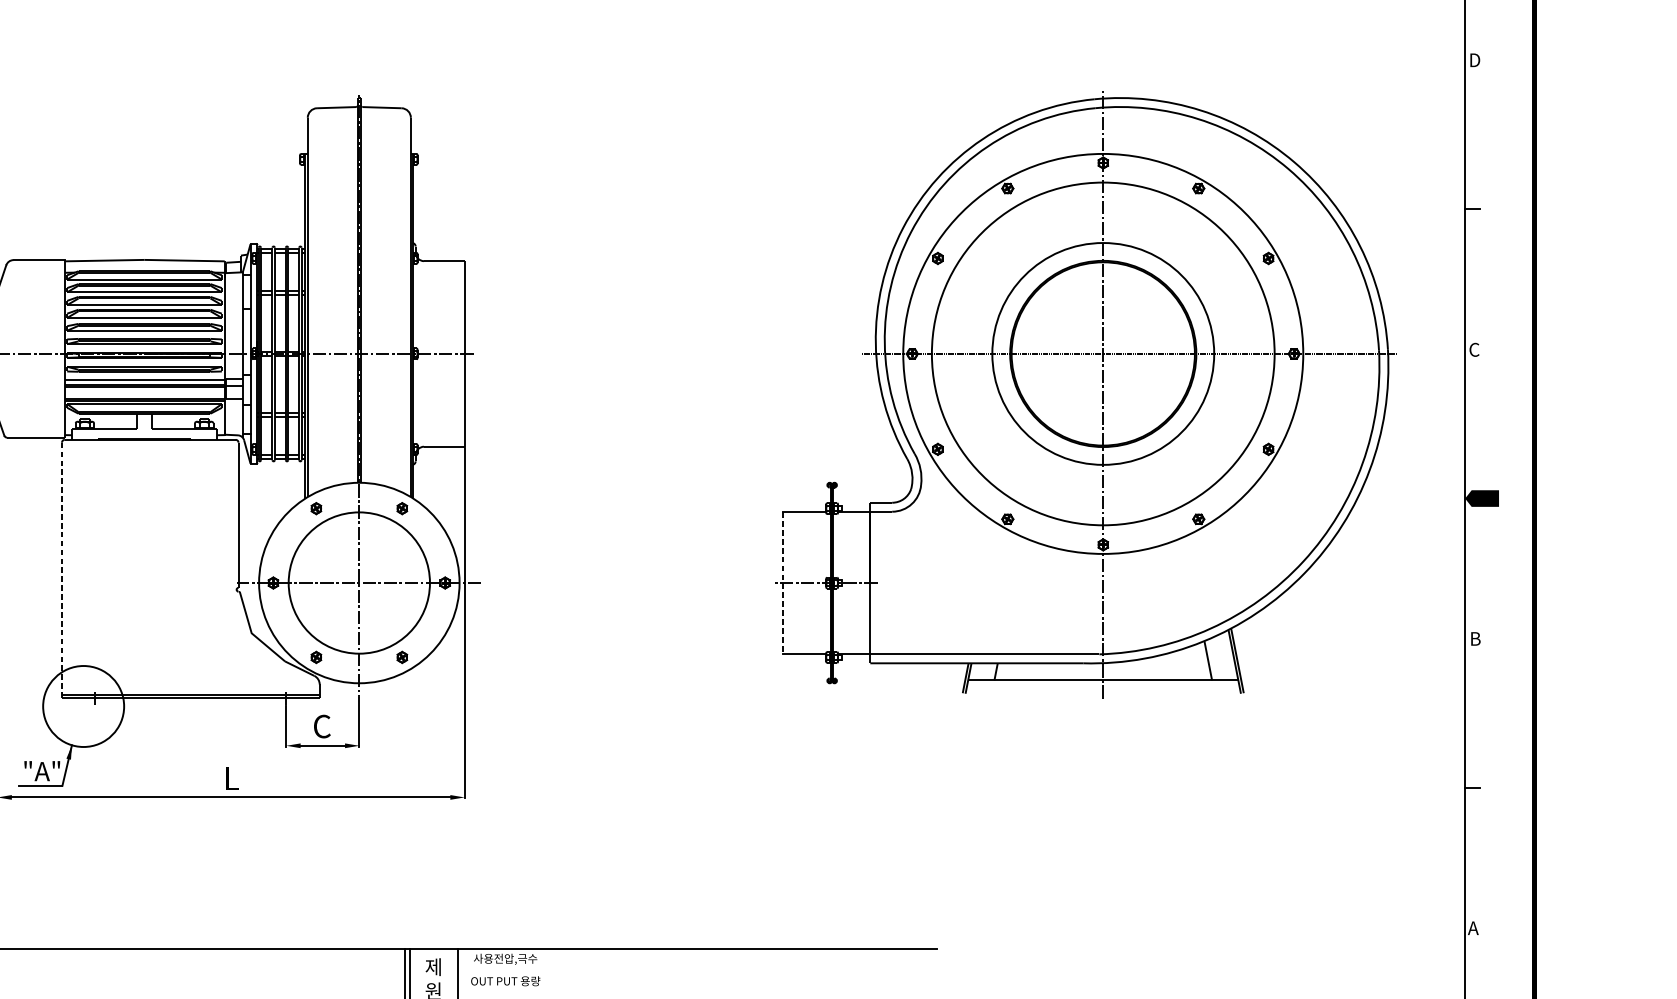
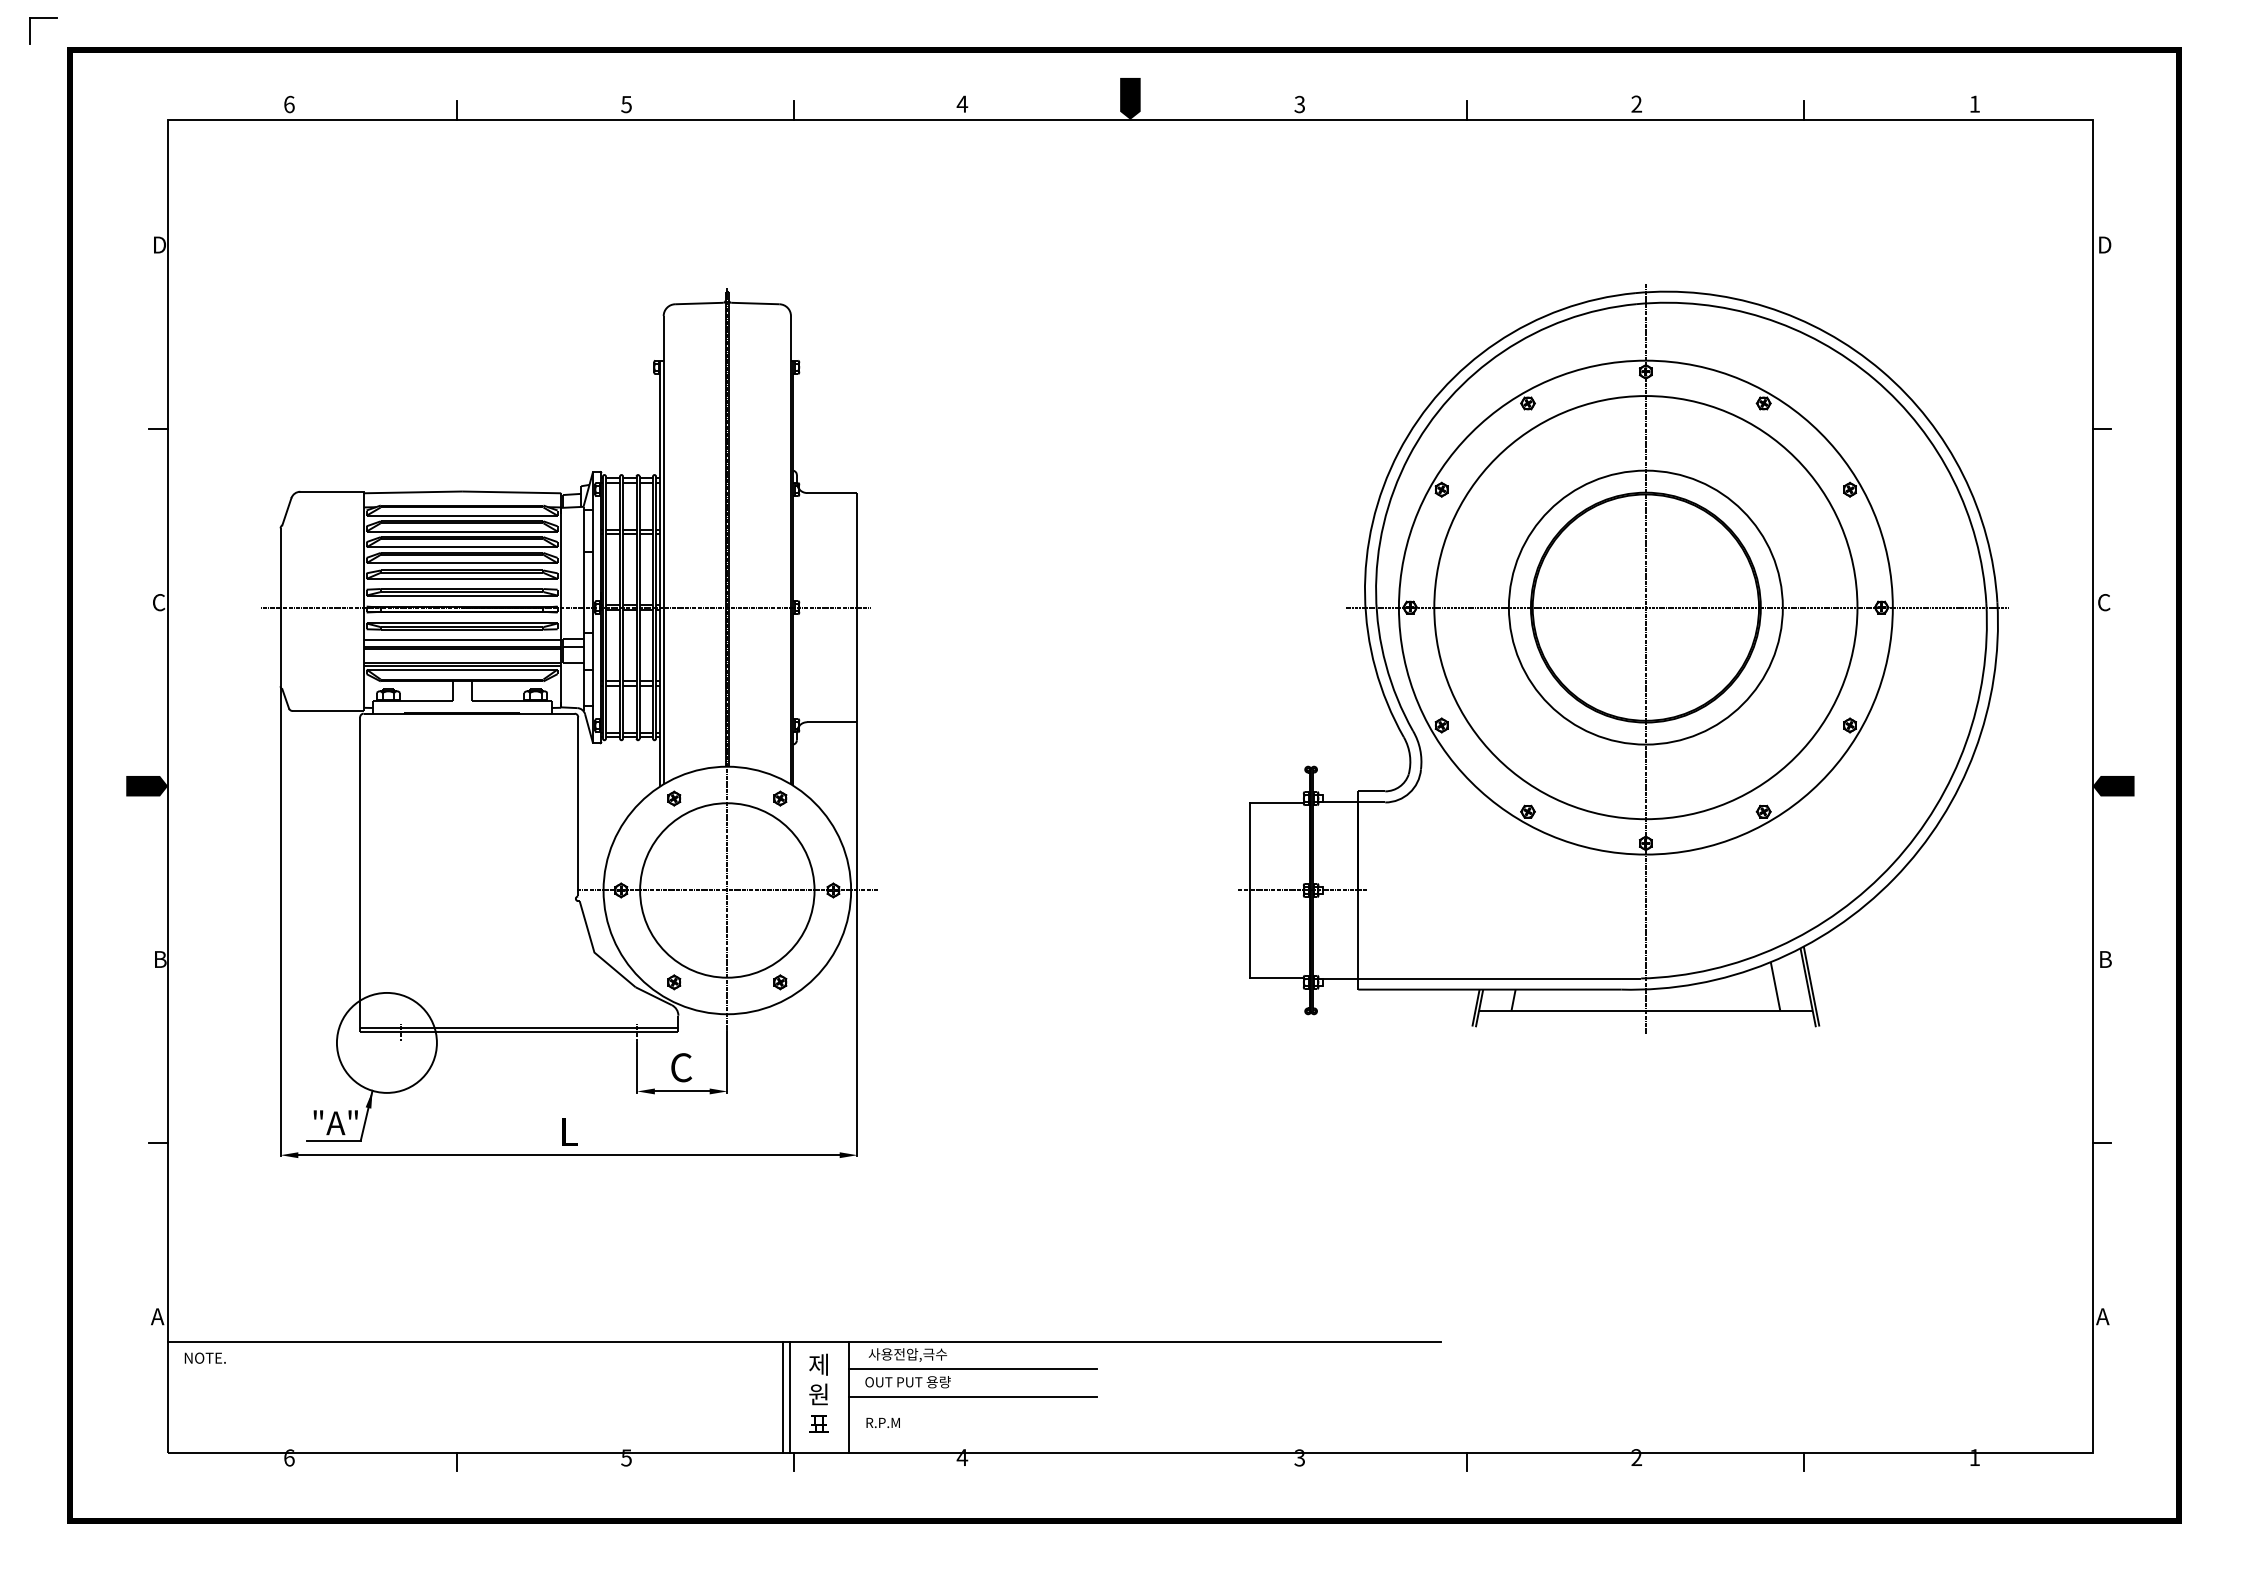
line: (62, 570) -> (360, 875), dashed -> solid
line: (782, 583) -> (1249, 890), dashed -> solid
line: (557, 970) -> (972, 1369), added
line: (557, 993) -> (972, 1397), added

